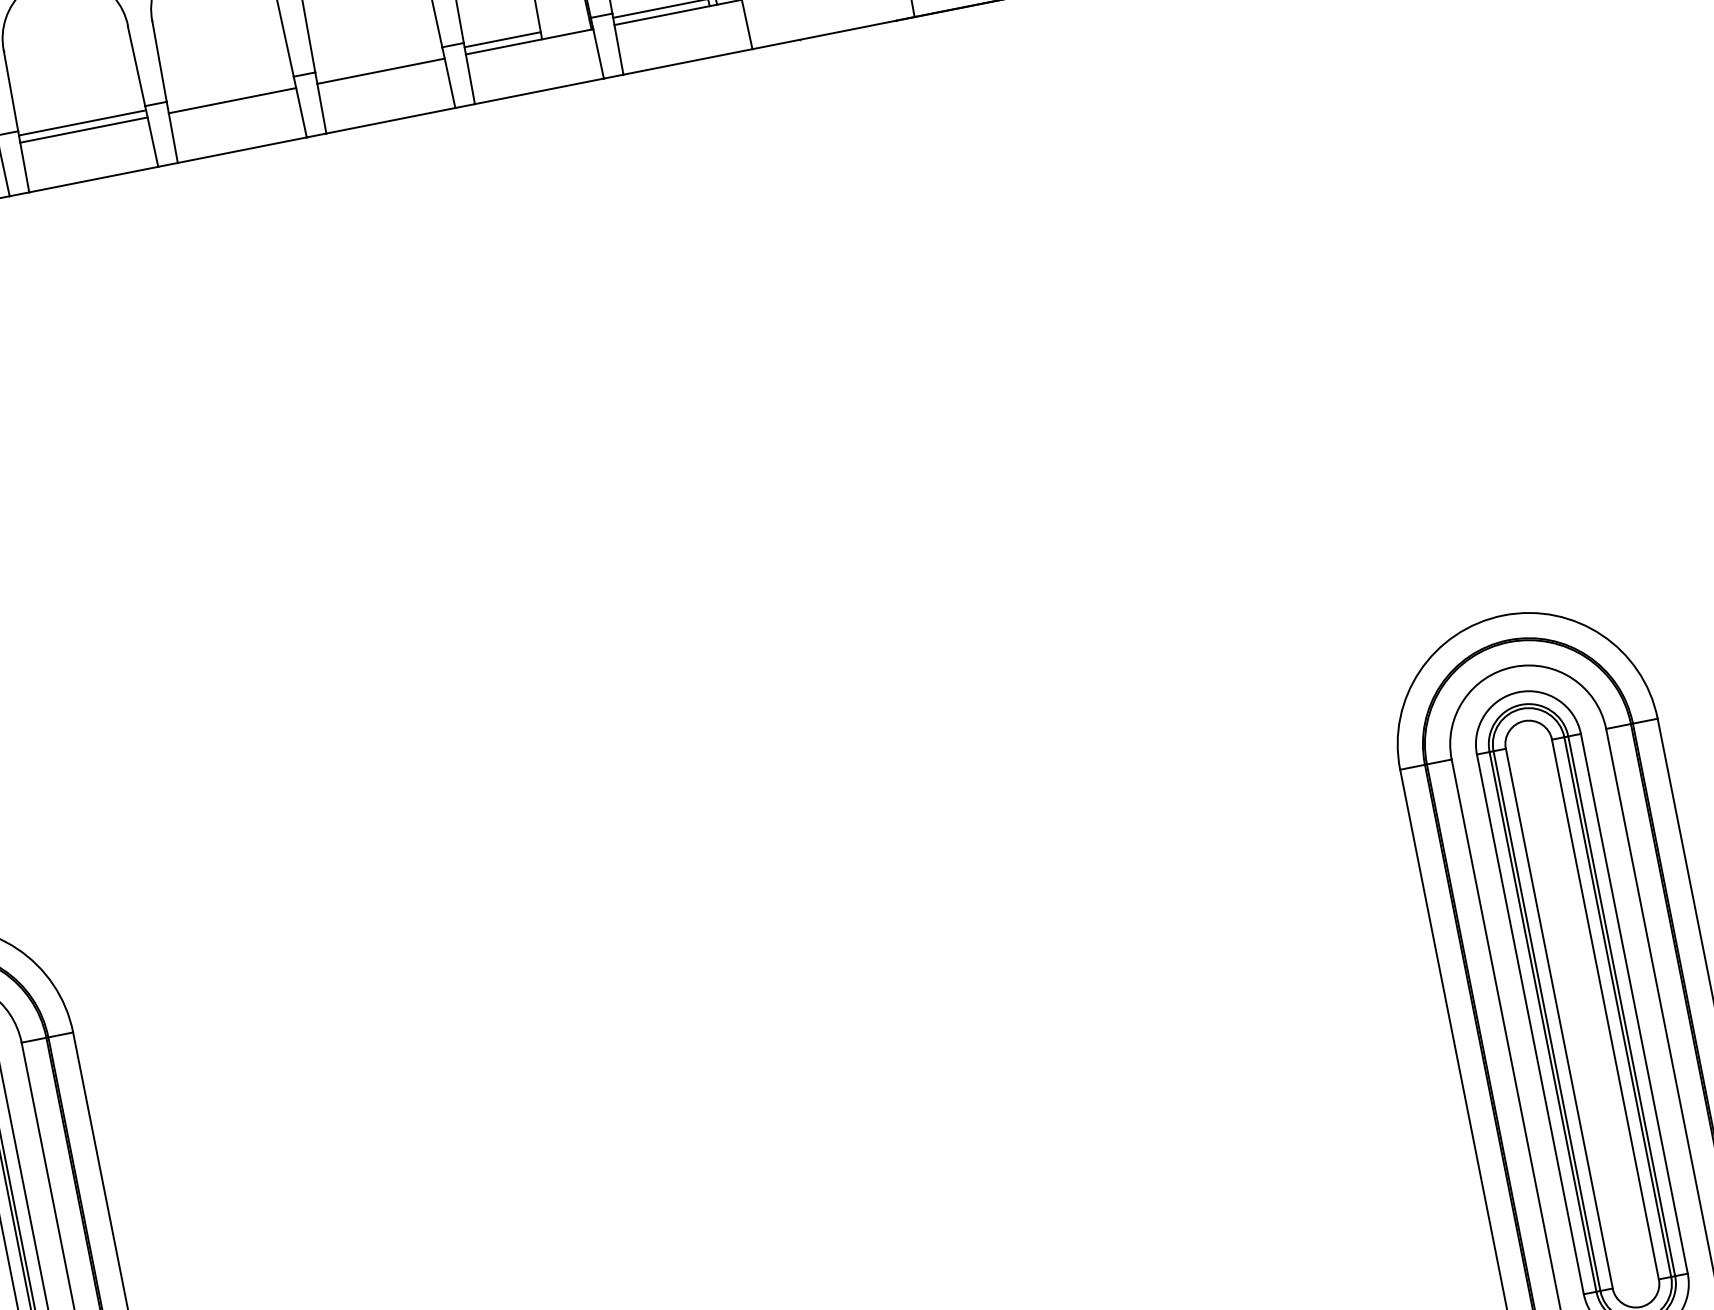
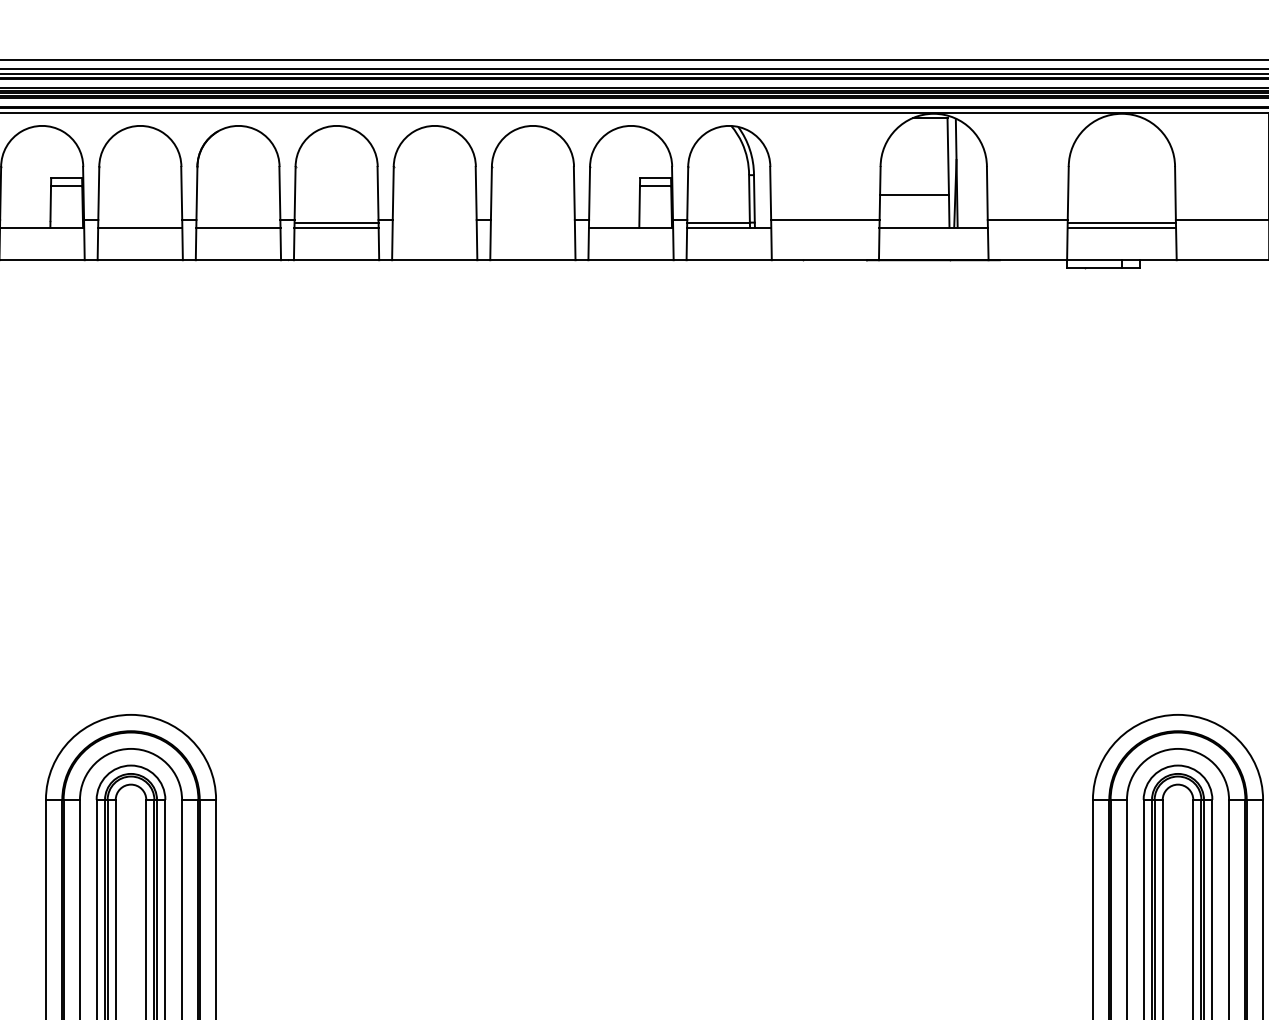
line: (503, 39) -> (614, 222), removed
line: (380, 71) -> (532, 227), removed
line: (232, 100) -> (434, 227), removed

